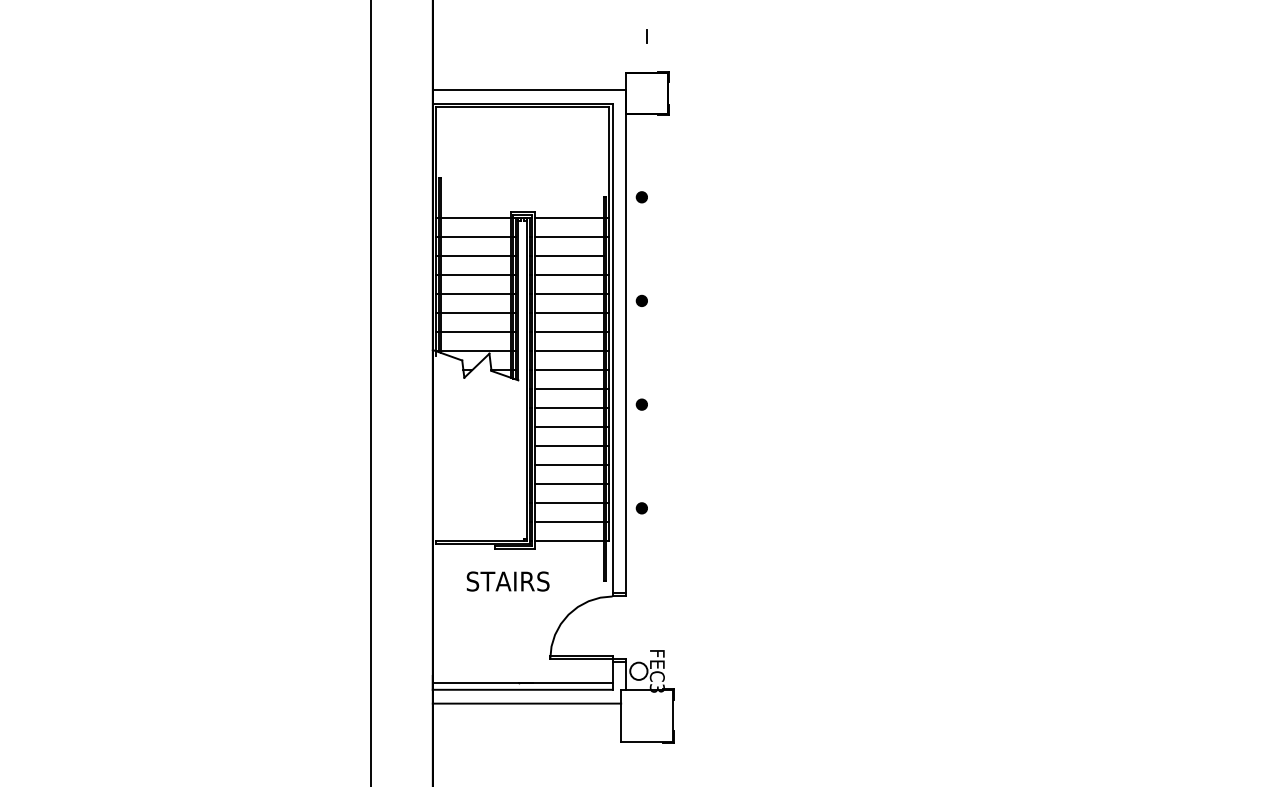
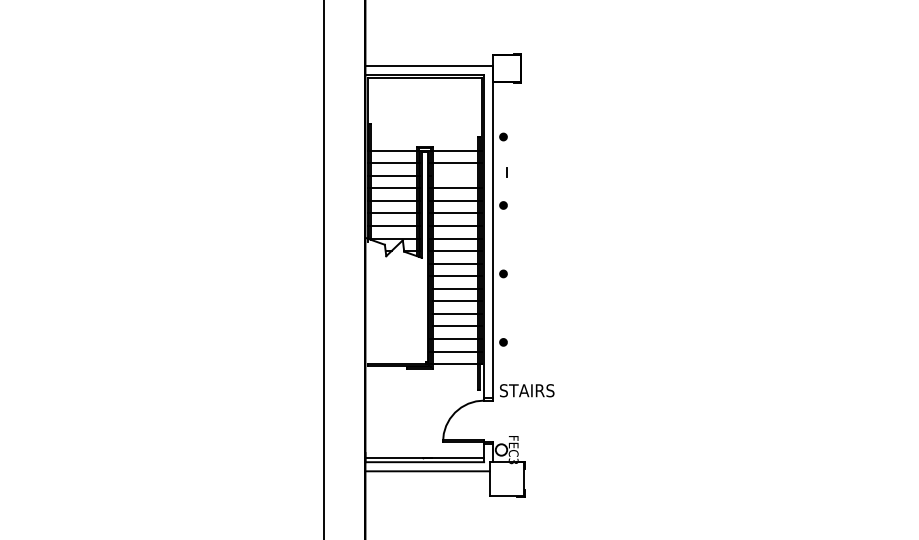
line: (646, 35) -> (506, 172), moved
line: (569, 255) -> (455, 175), removed
text: (508, 581) -> (527, 390), moved

